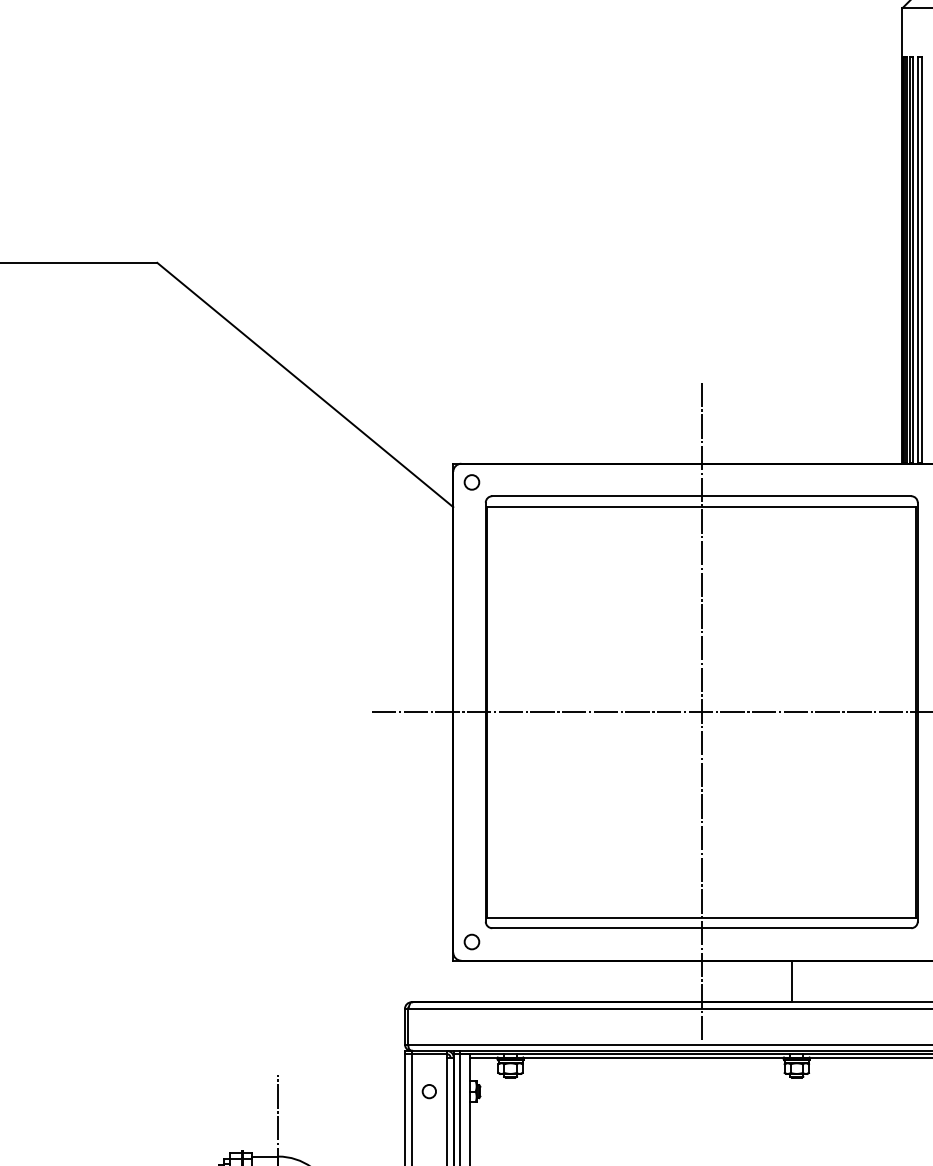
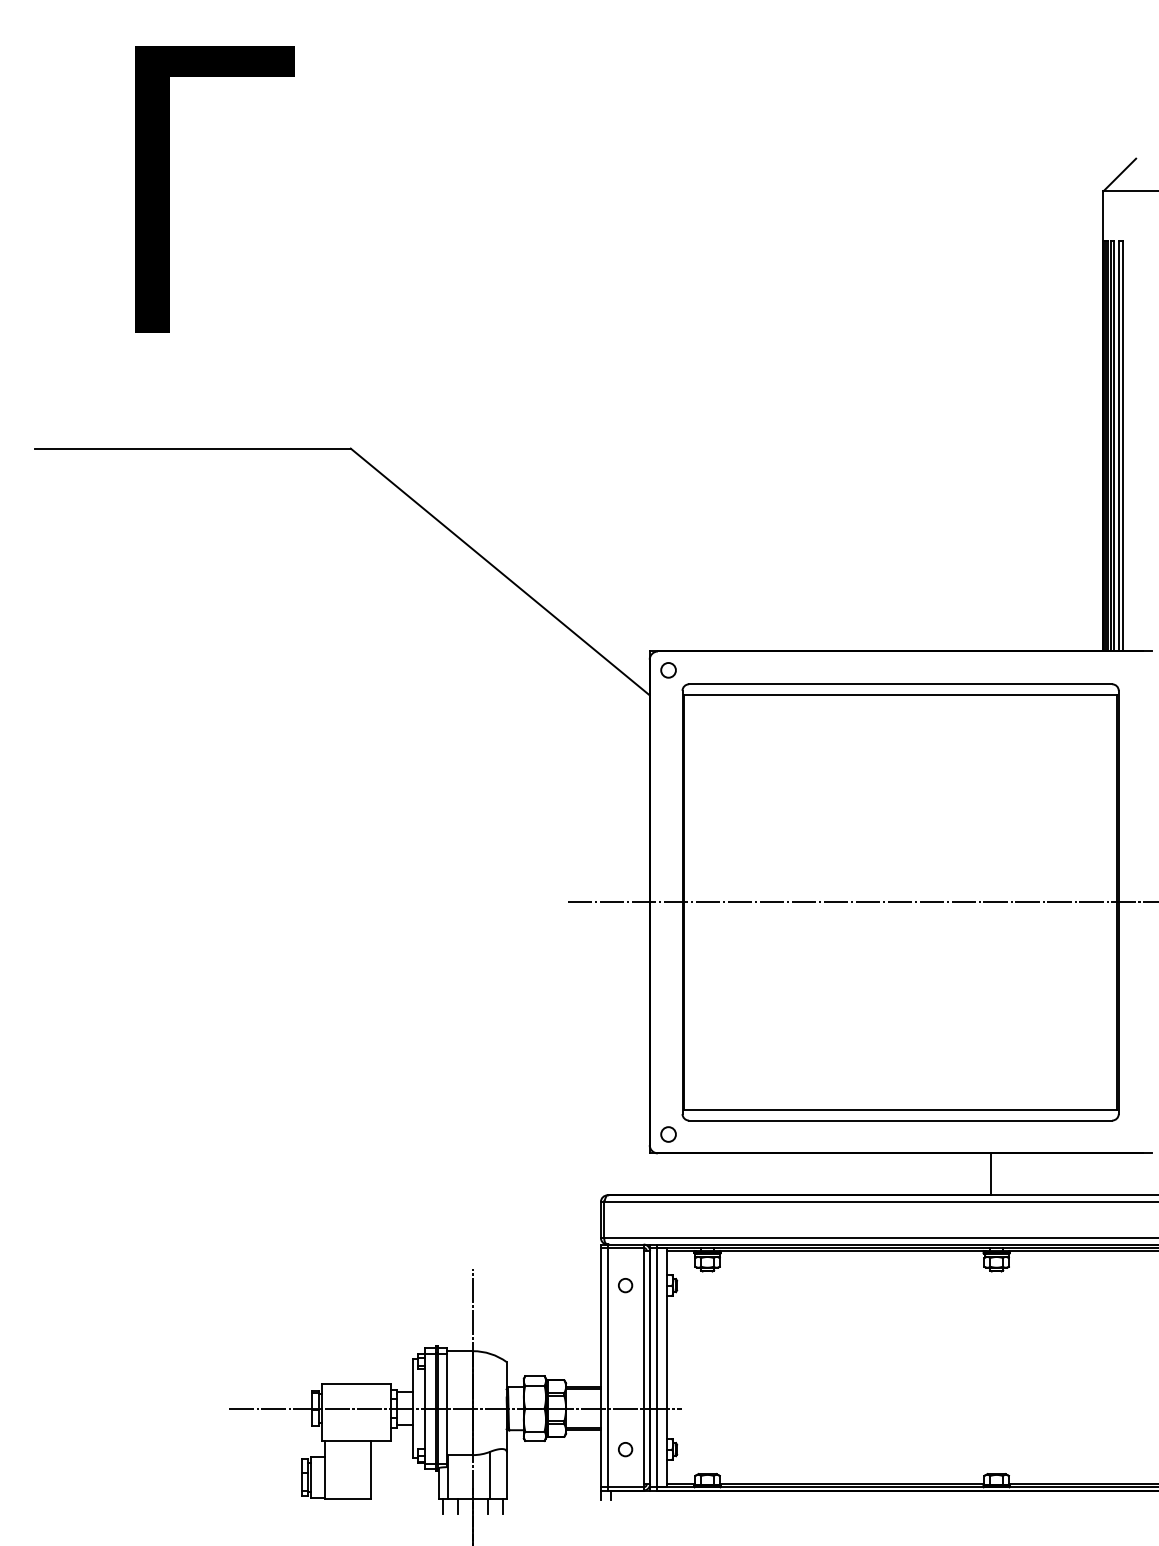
line: (701, 712) -> (900, 902), removed

